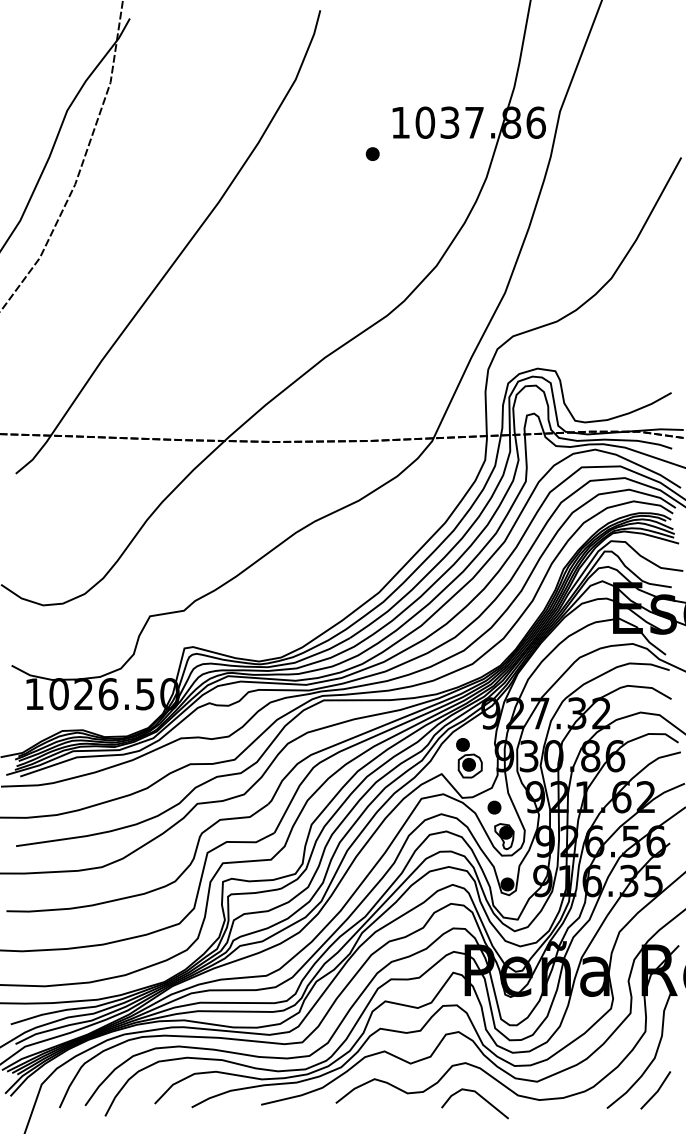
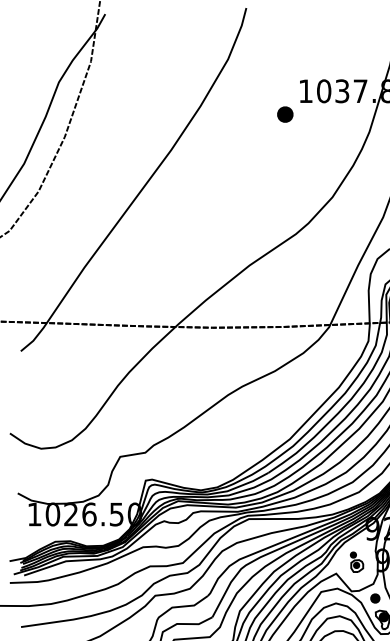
part: (372, 153) -> (284, 114), size x1.6
part: (469, 758) -> (356, 562), size x0.7

